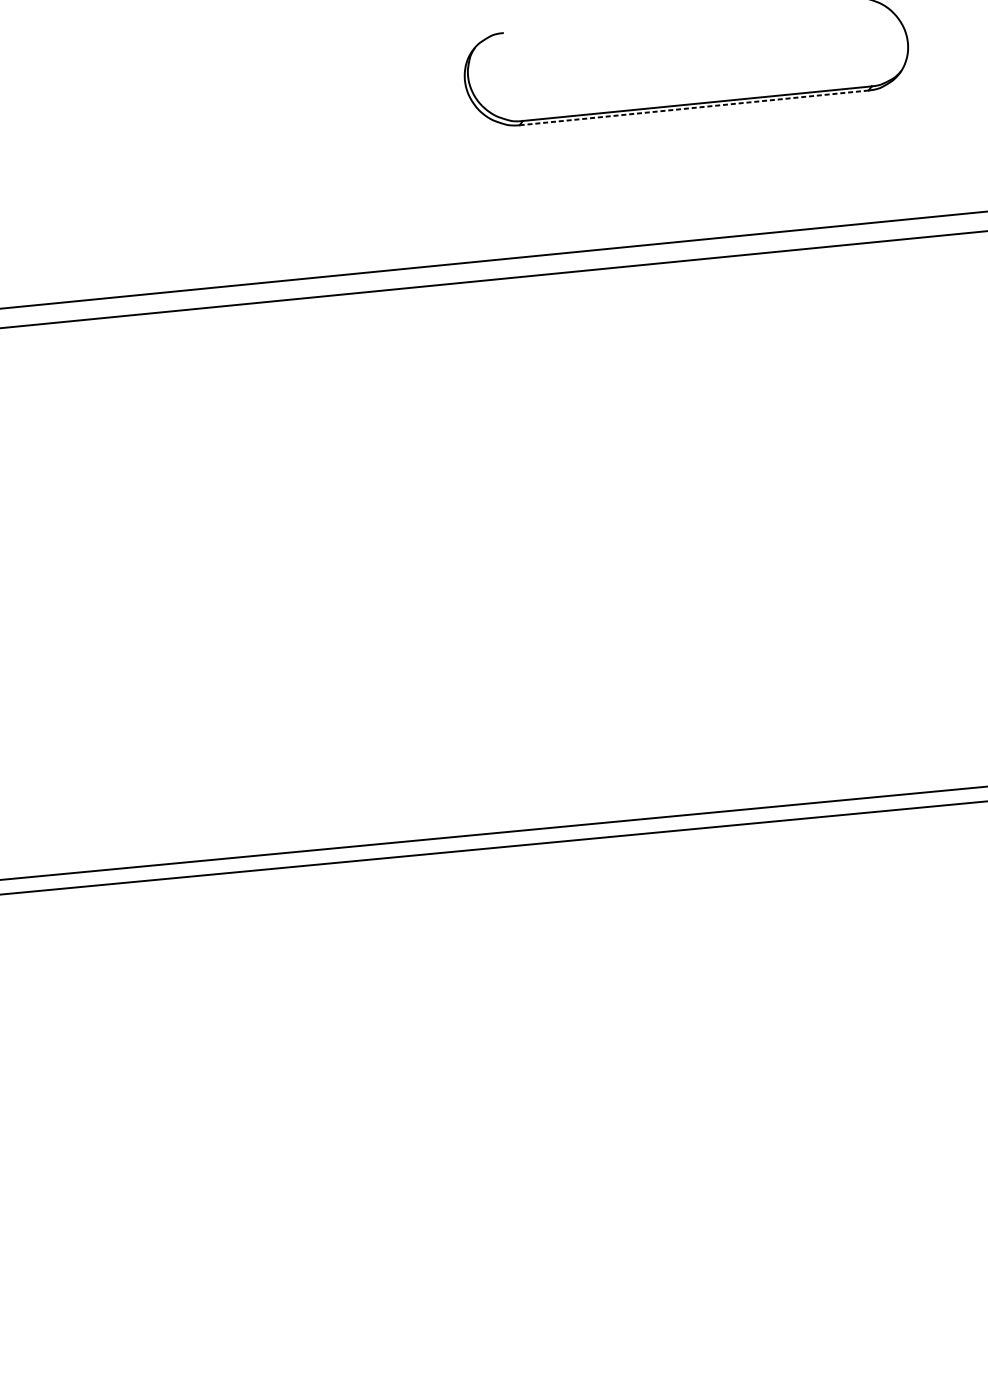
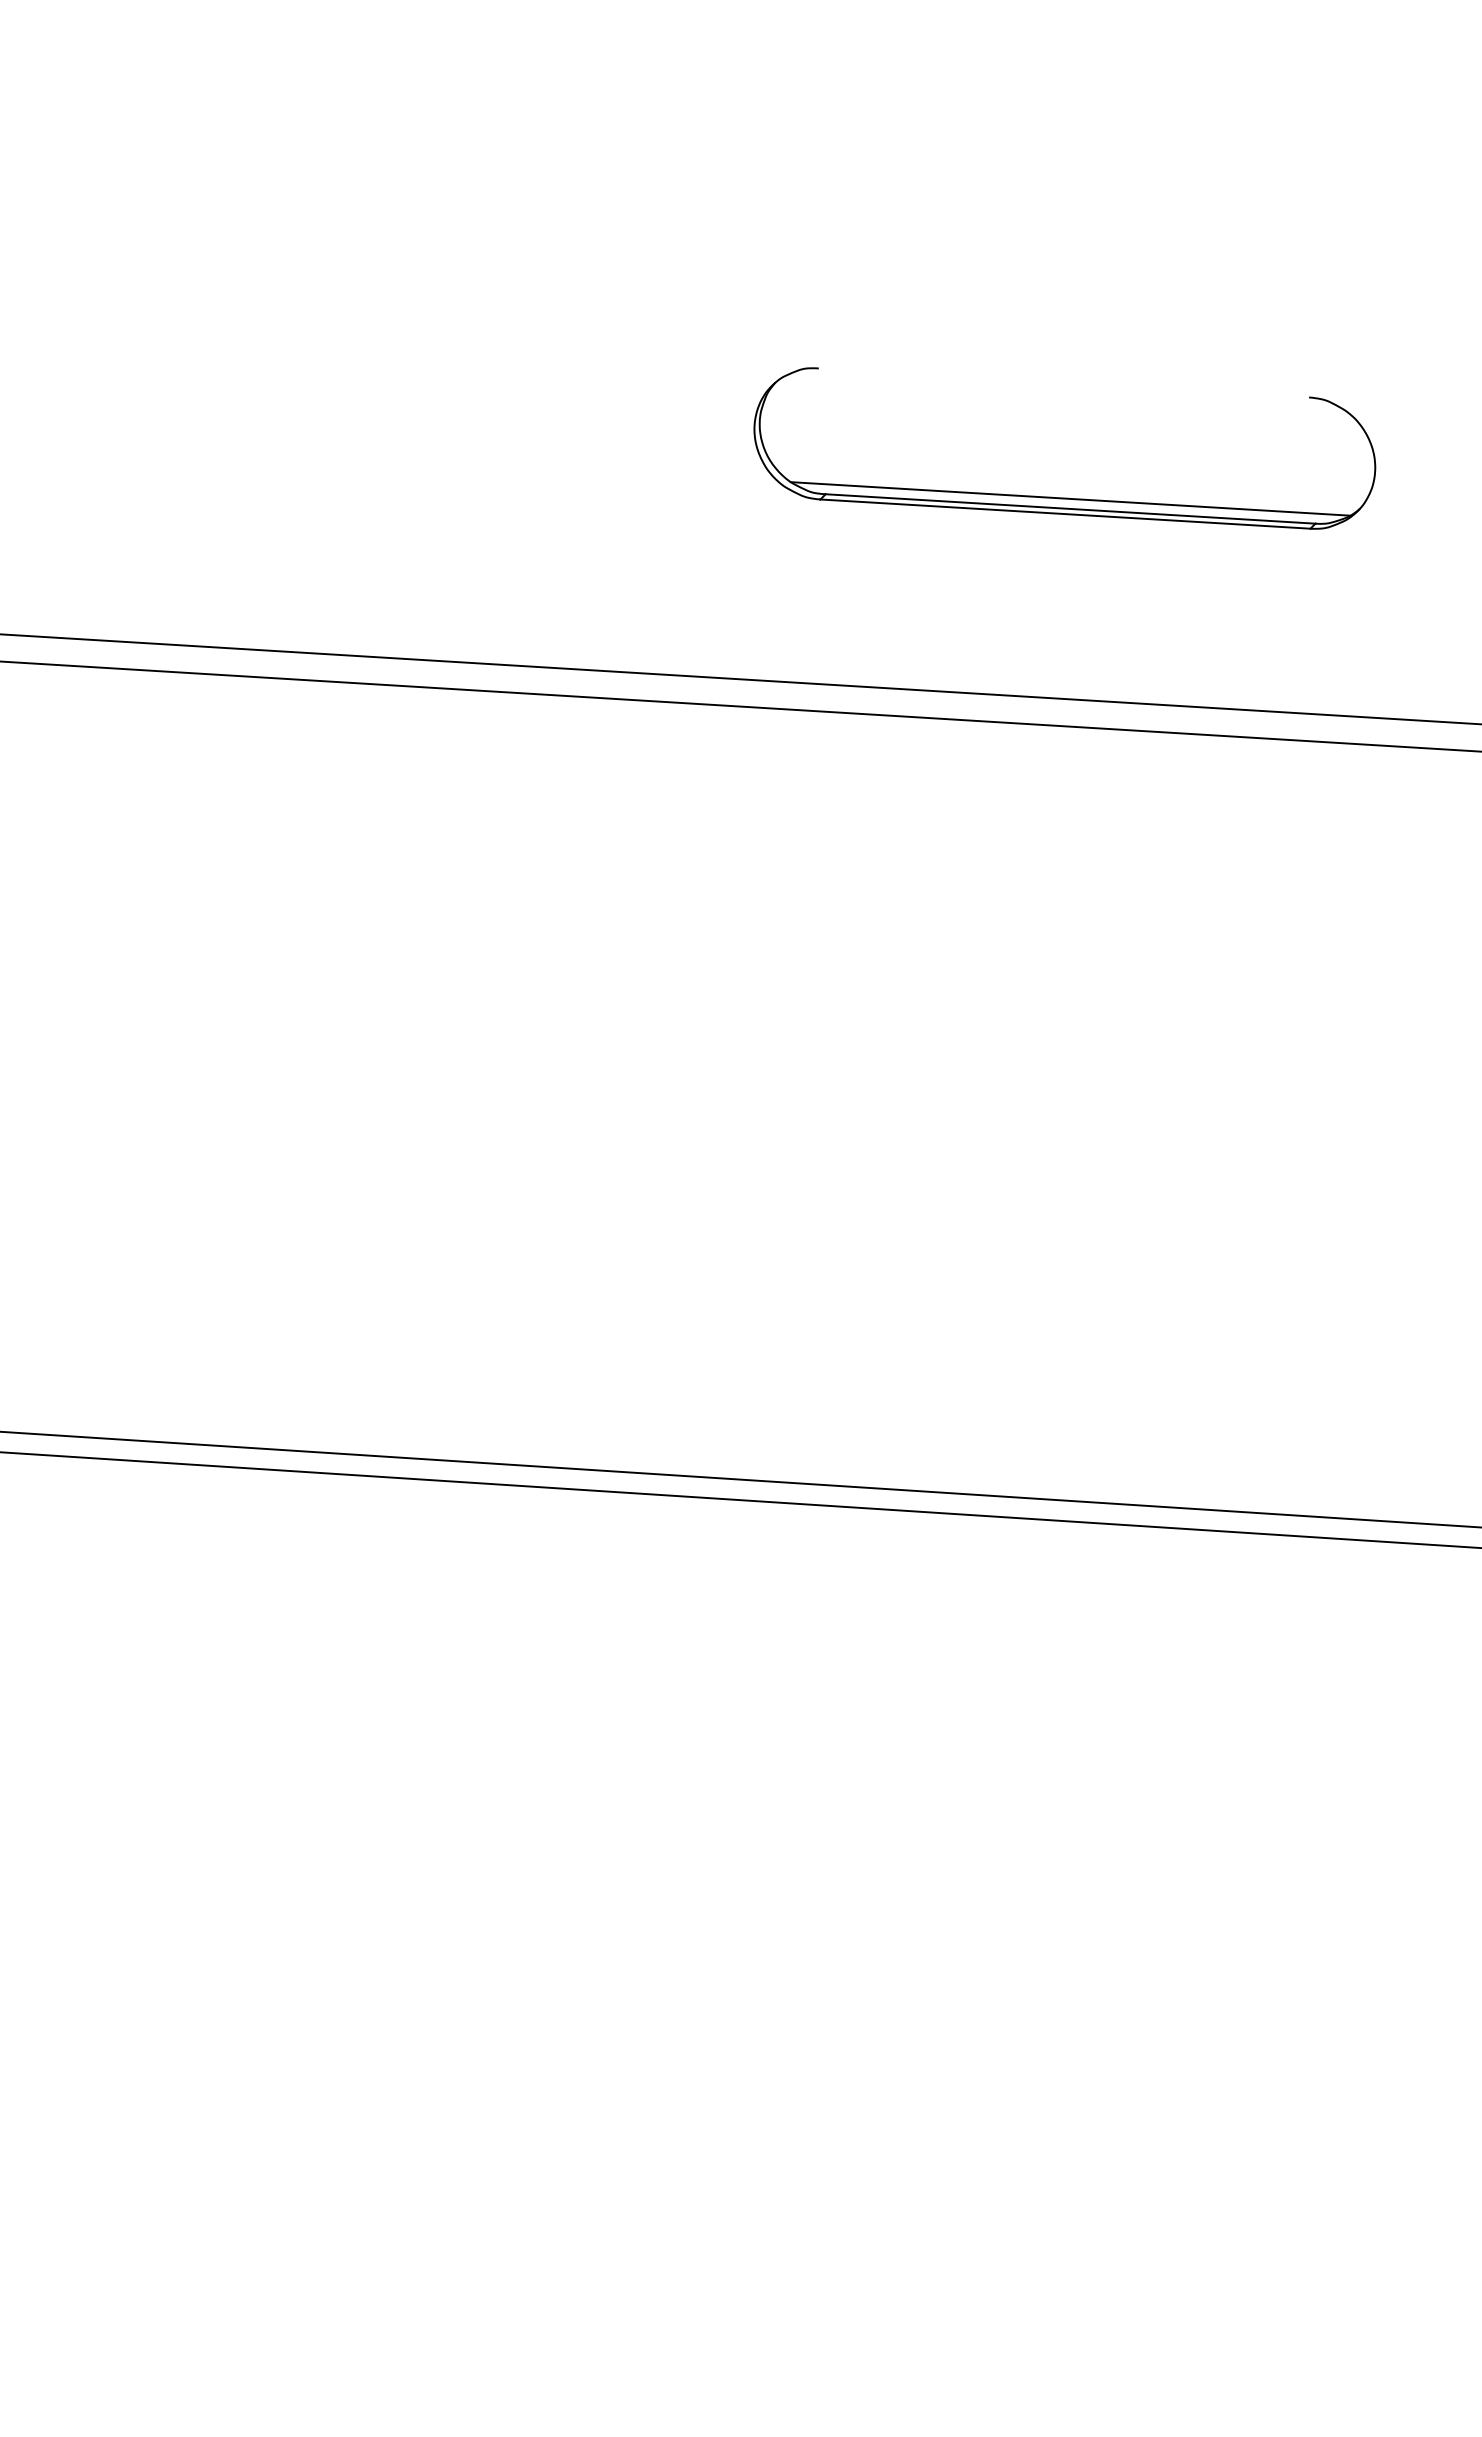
line: (696, 96) -> (1070, 498), added
line: (693, 108) -> (1064, 514), dashed -> solid

